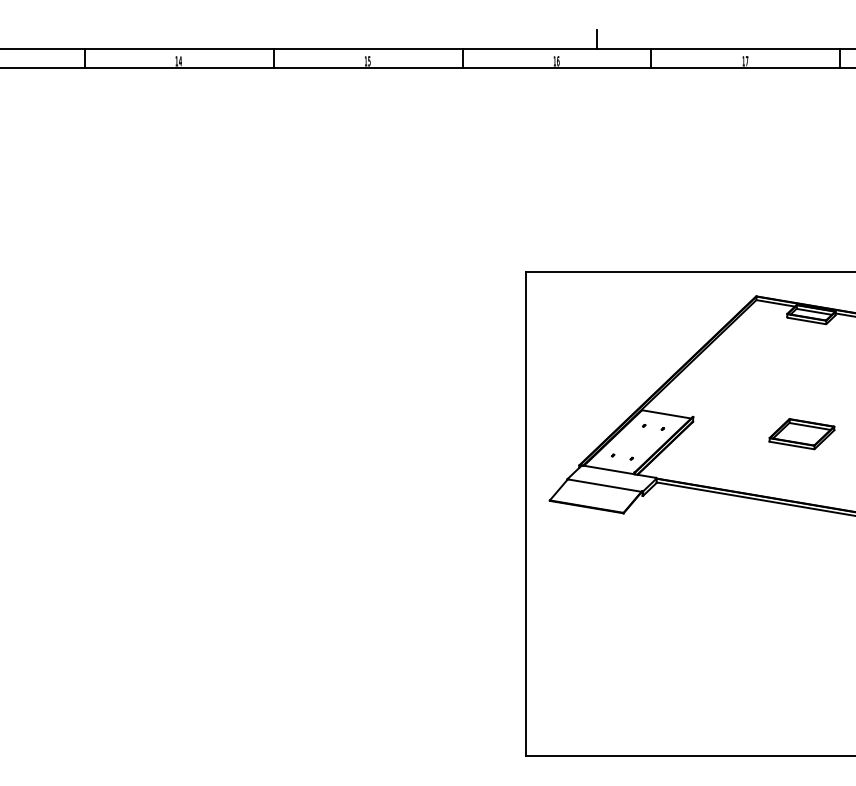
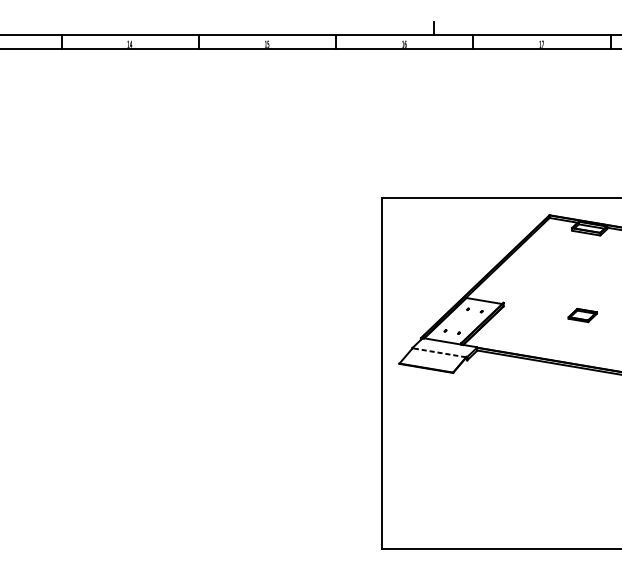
part: (801, 434) -> (582, 315), size x0.6
line: (604, 485) -> (439, 352), solid -> dashed

